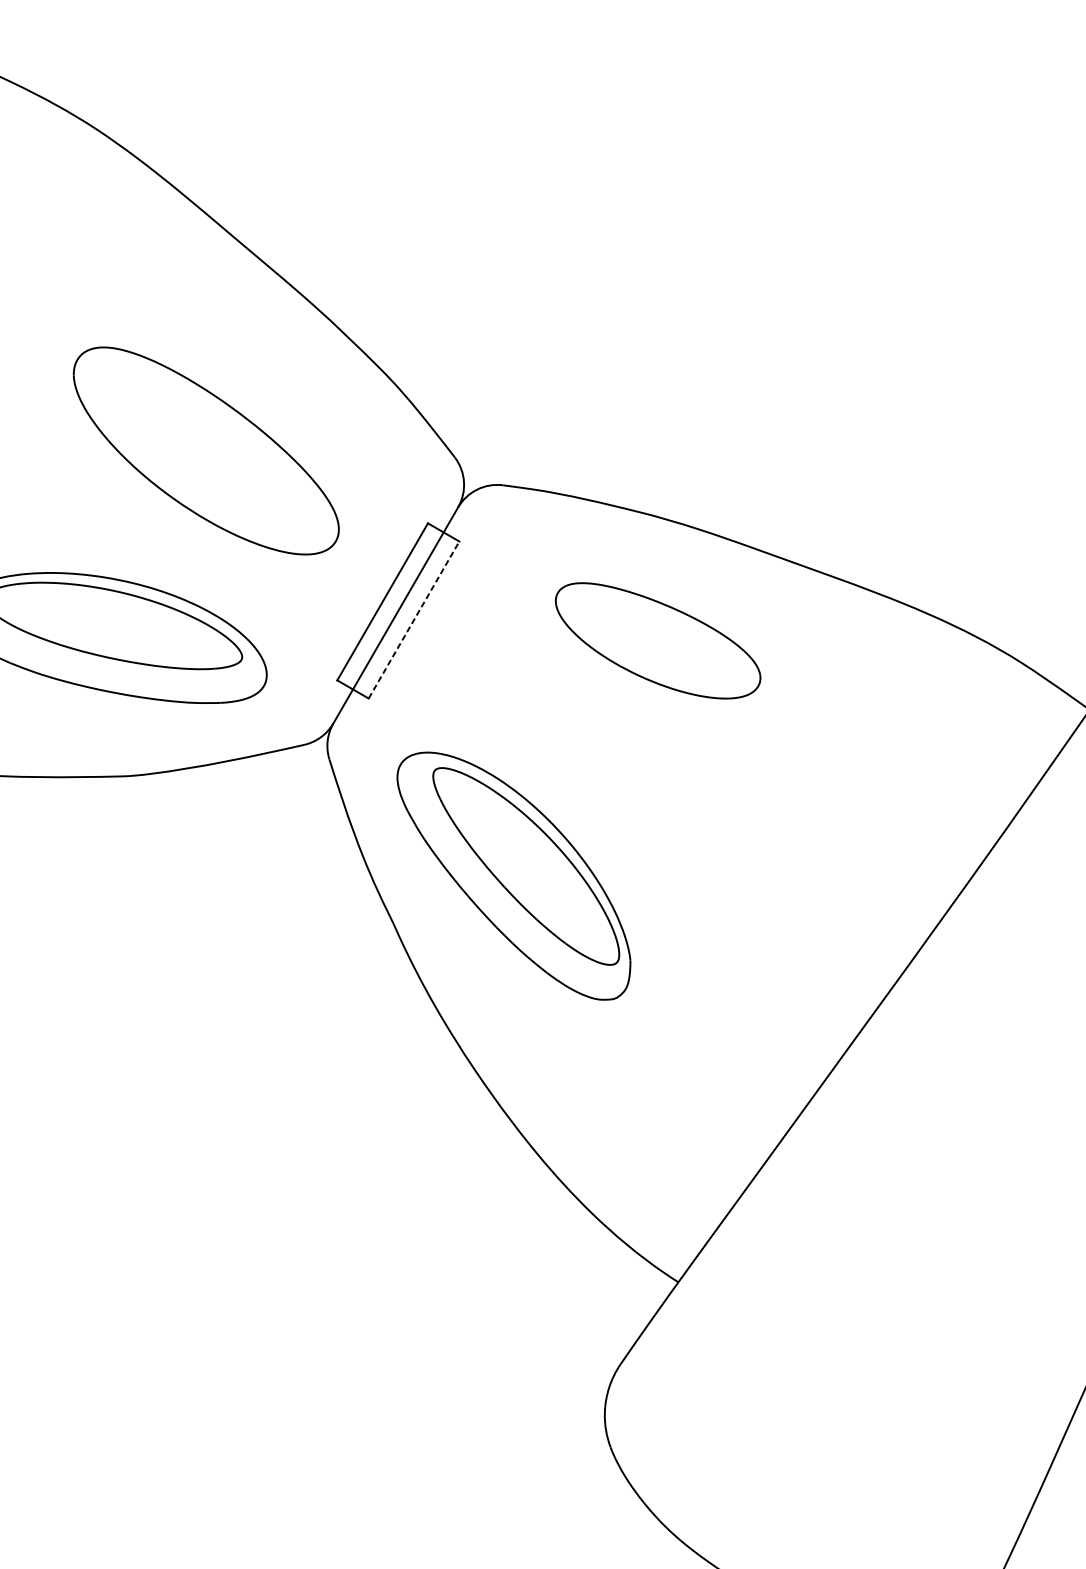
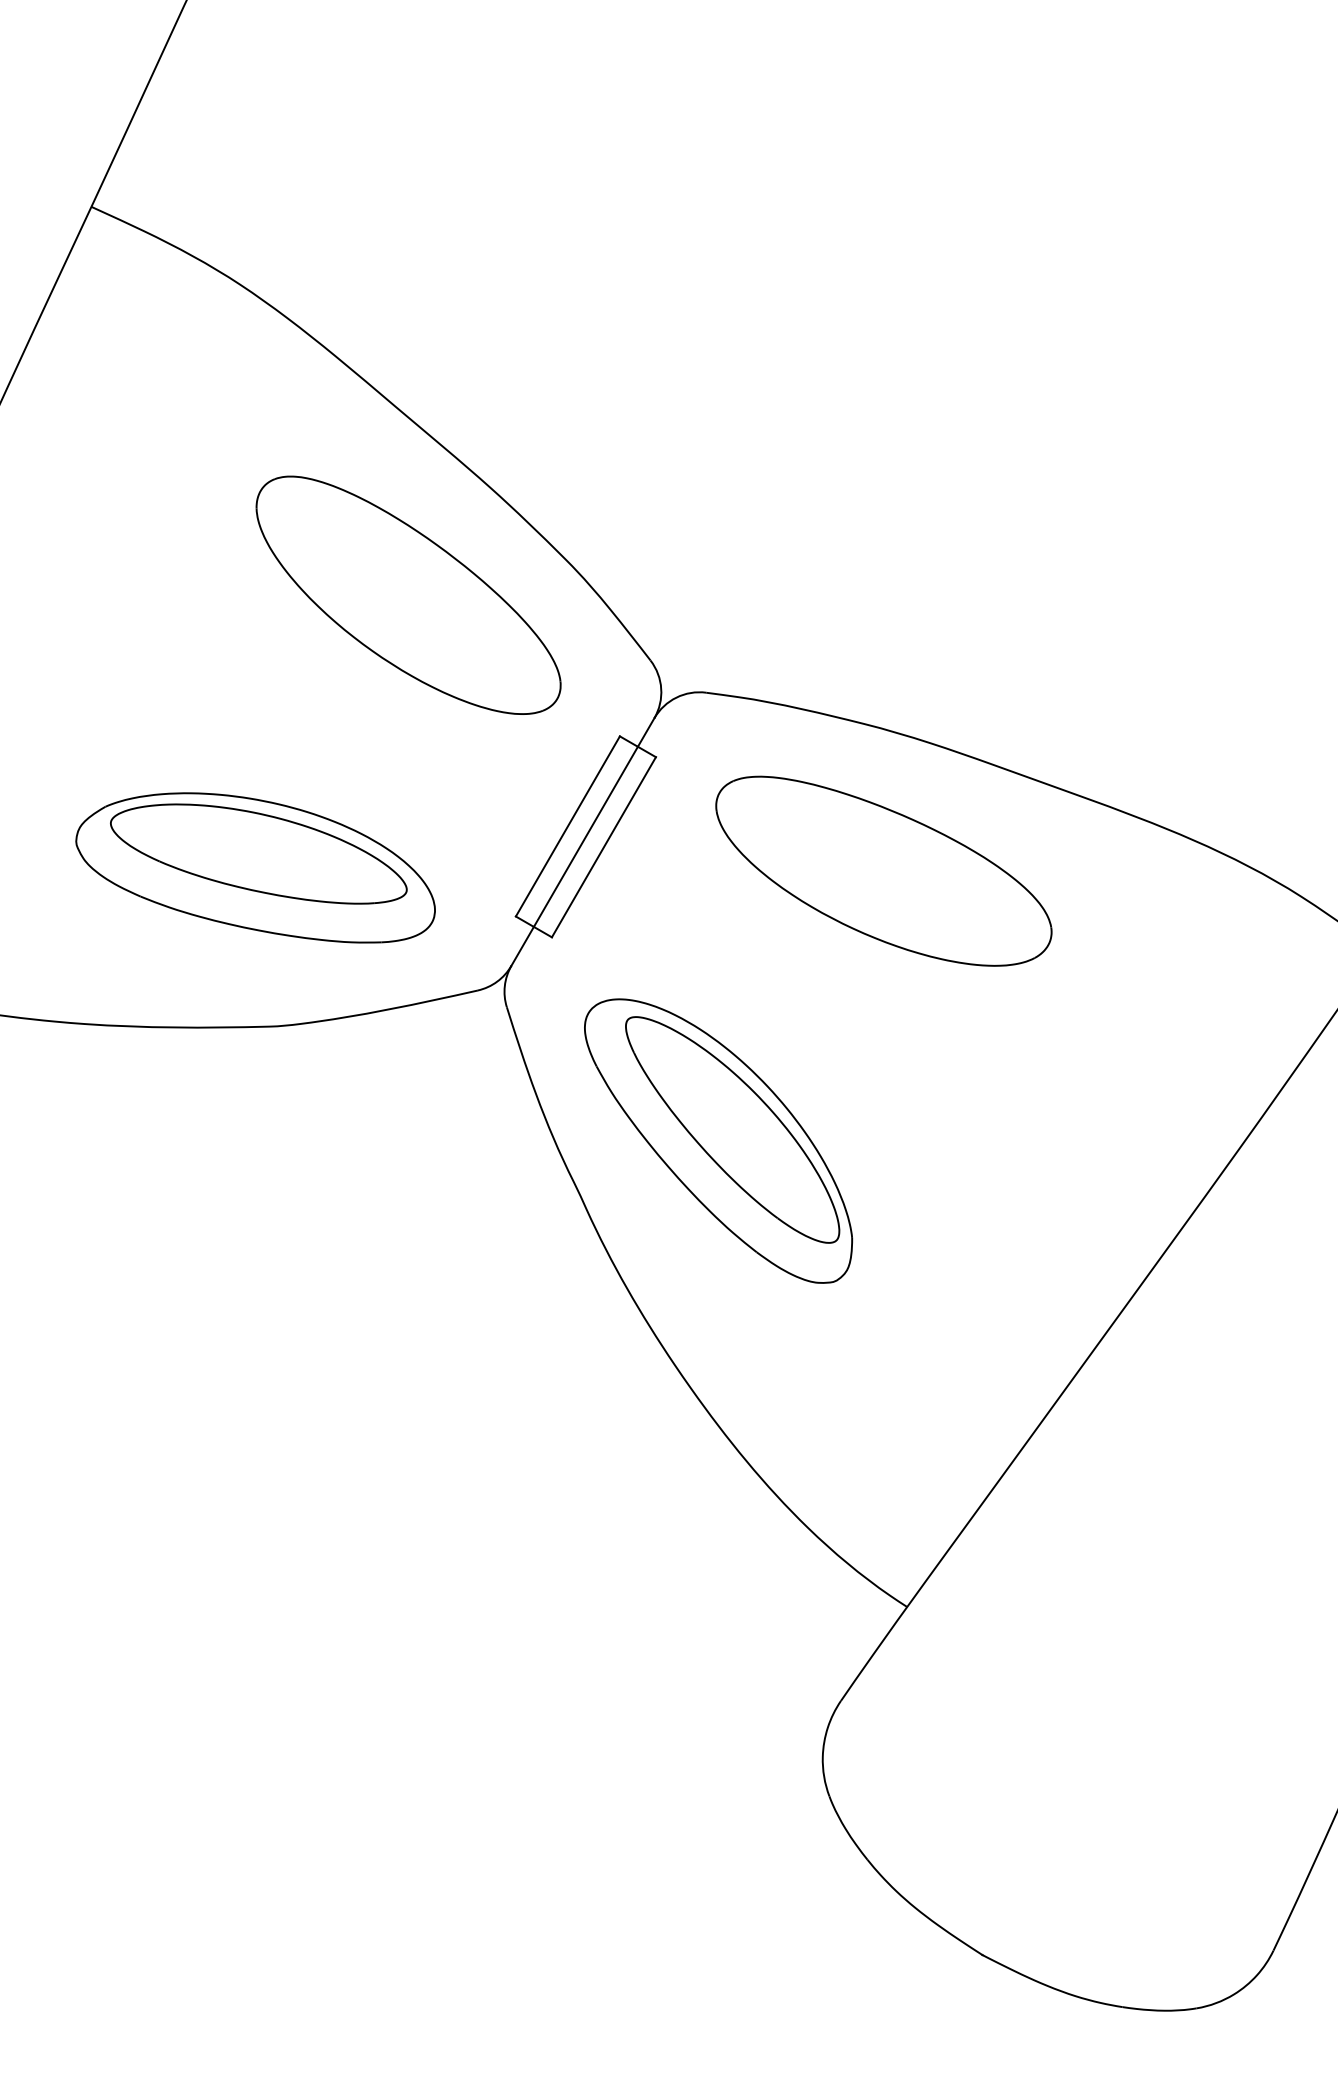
part: (206, 450) -> (408, 594), moved
line: (414, 619) -> (604, 846), dashed -> solid
part: (657, 640) -> (883, 870), size x1.43

